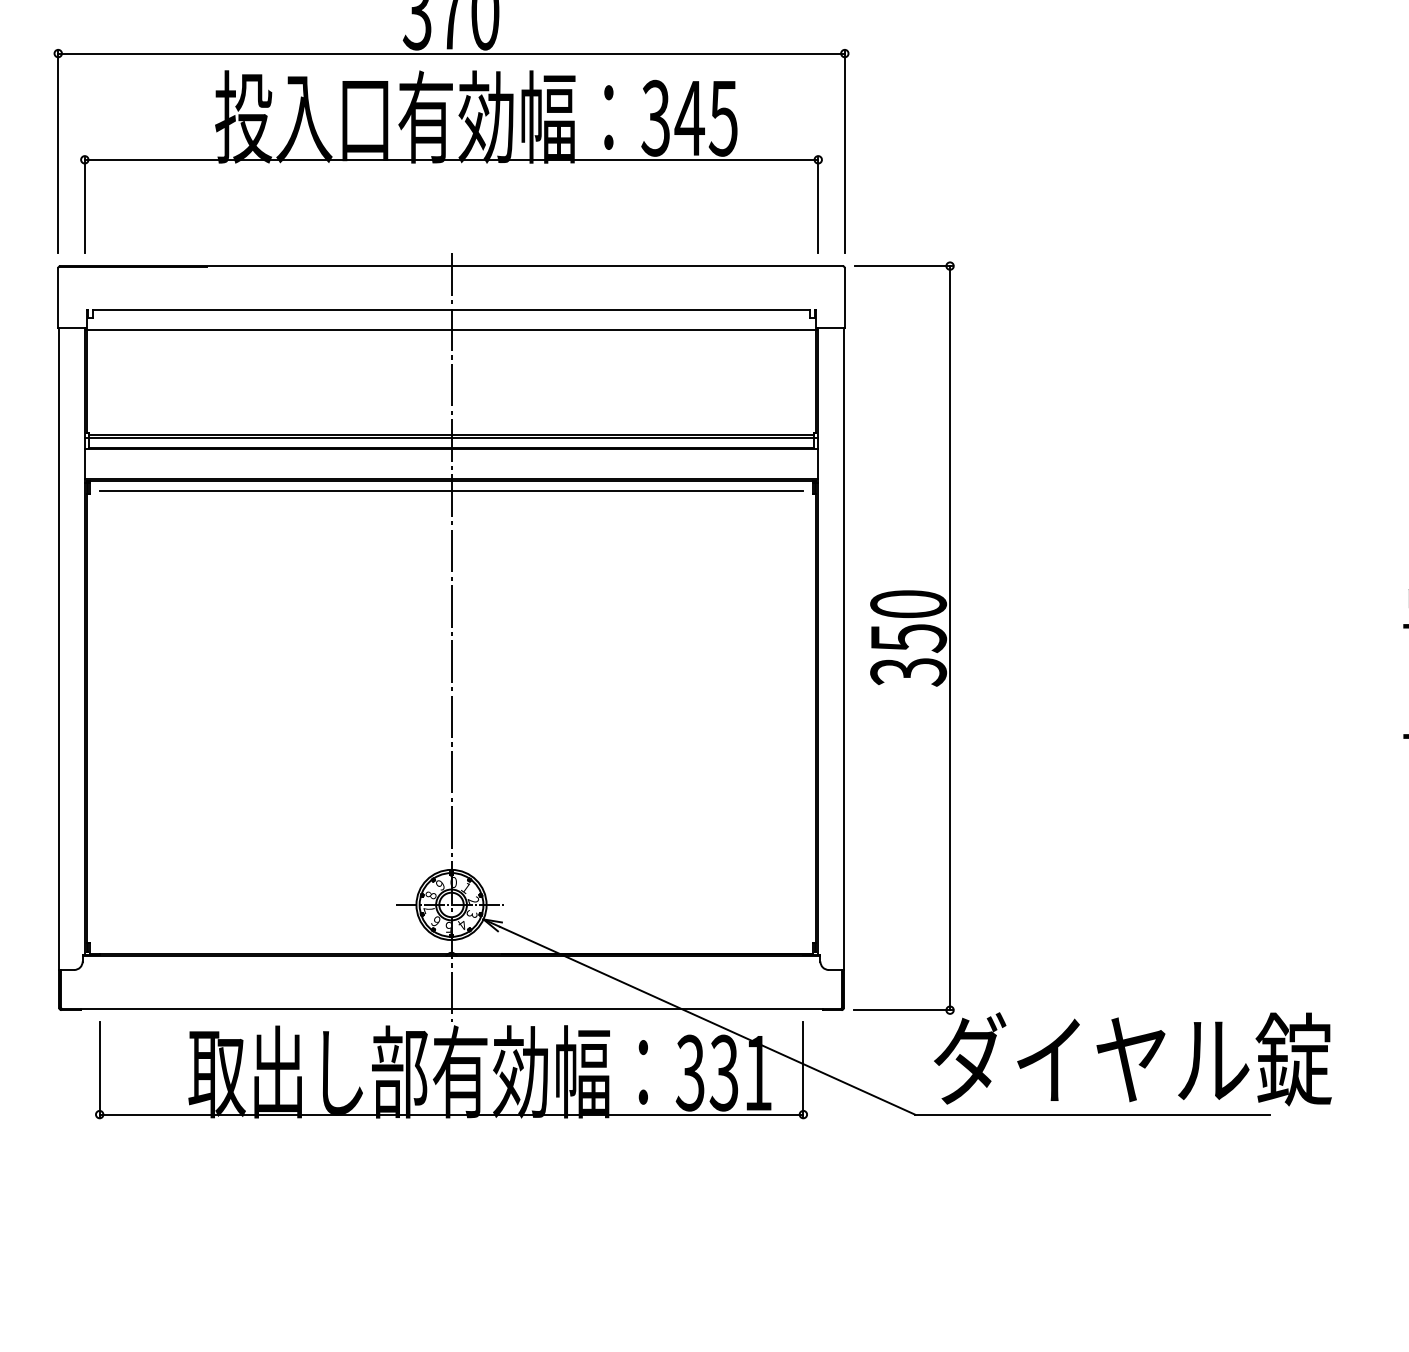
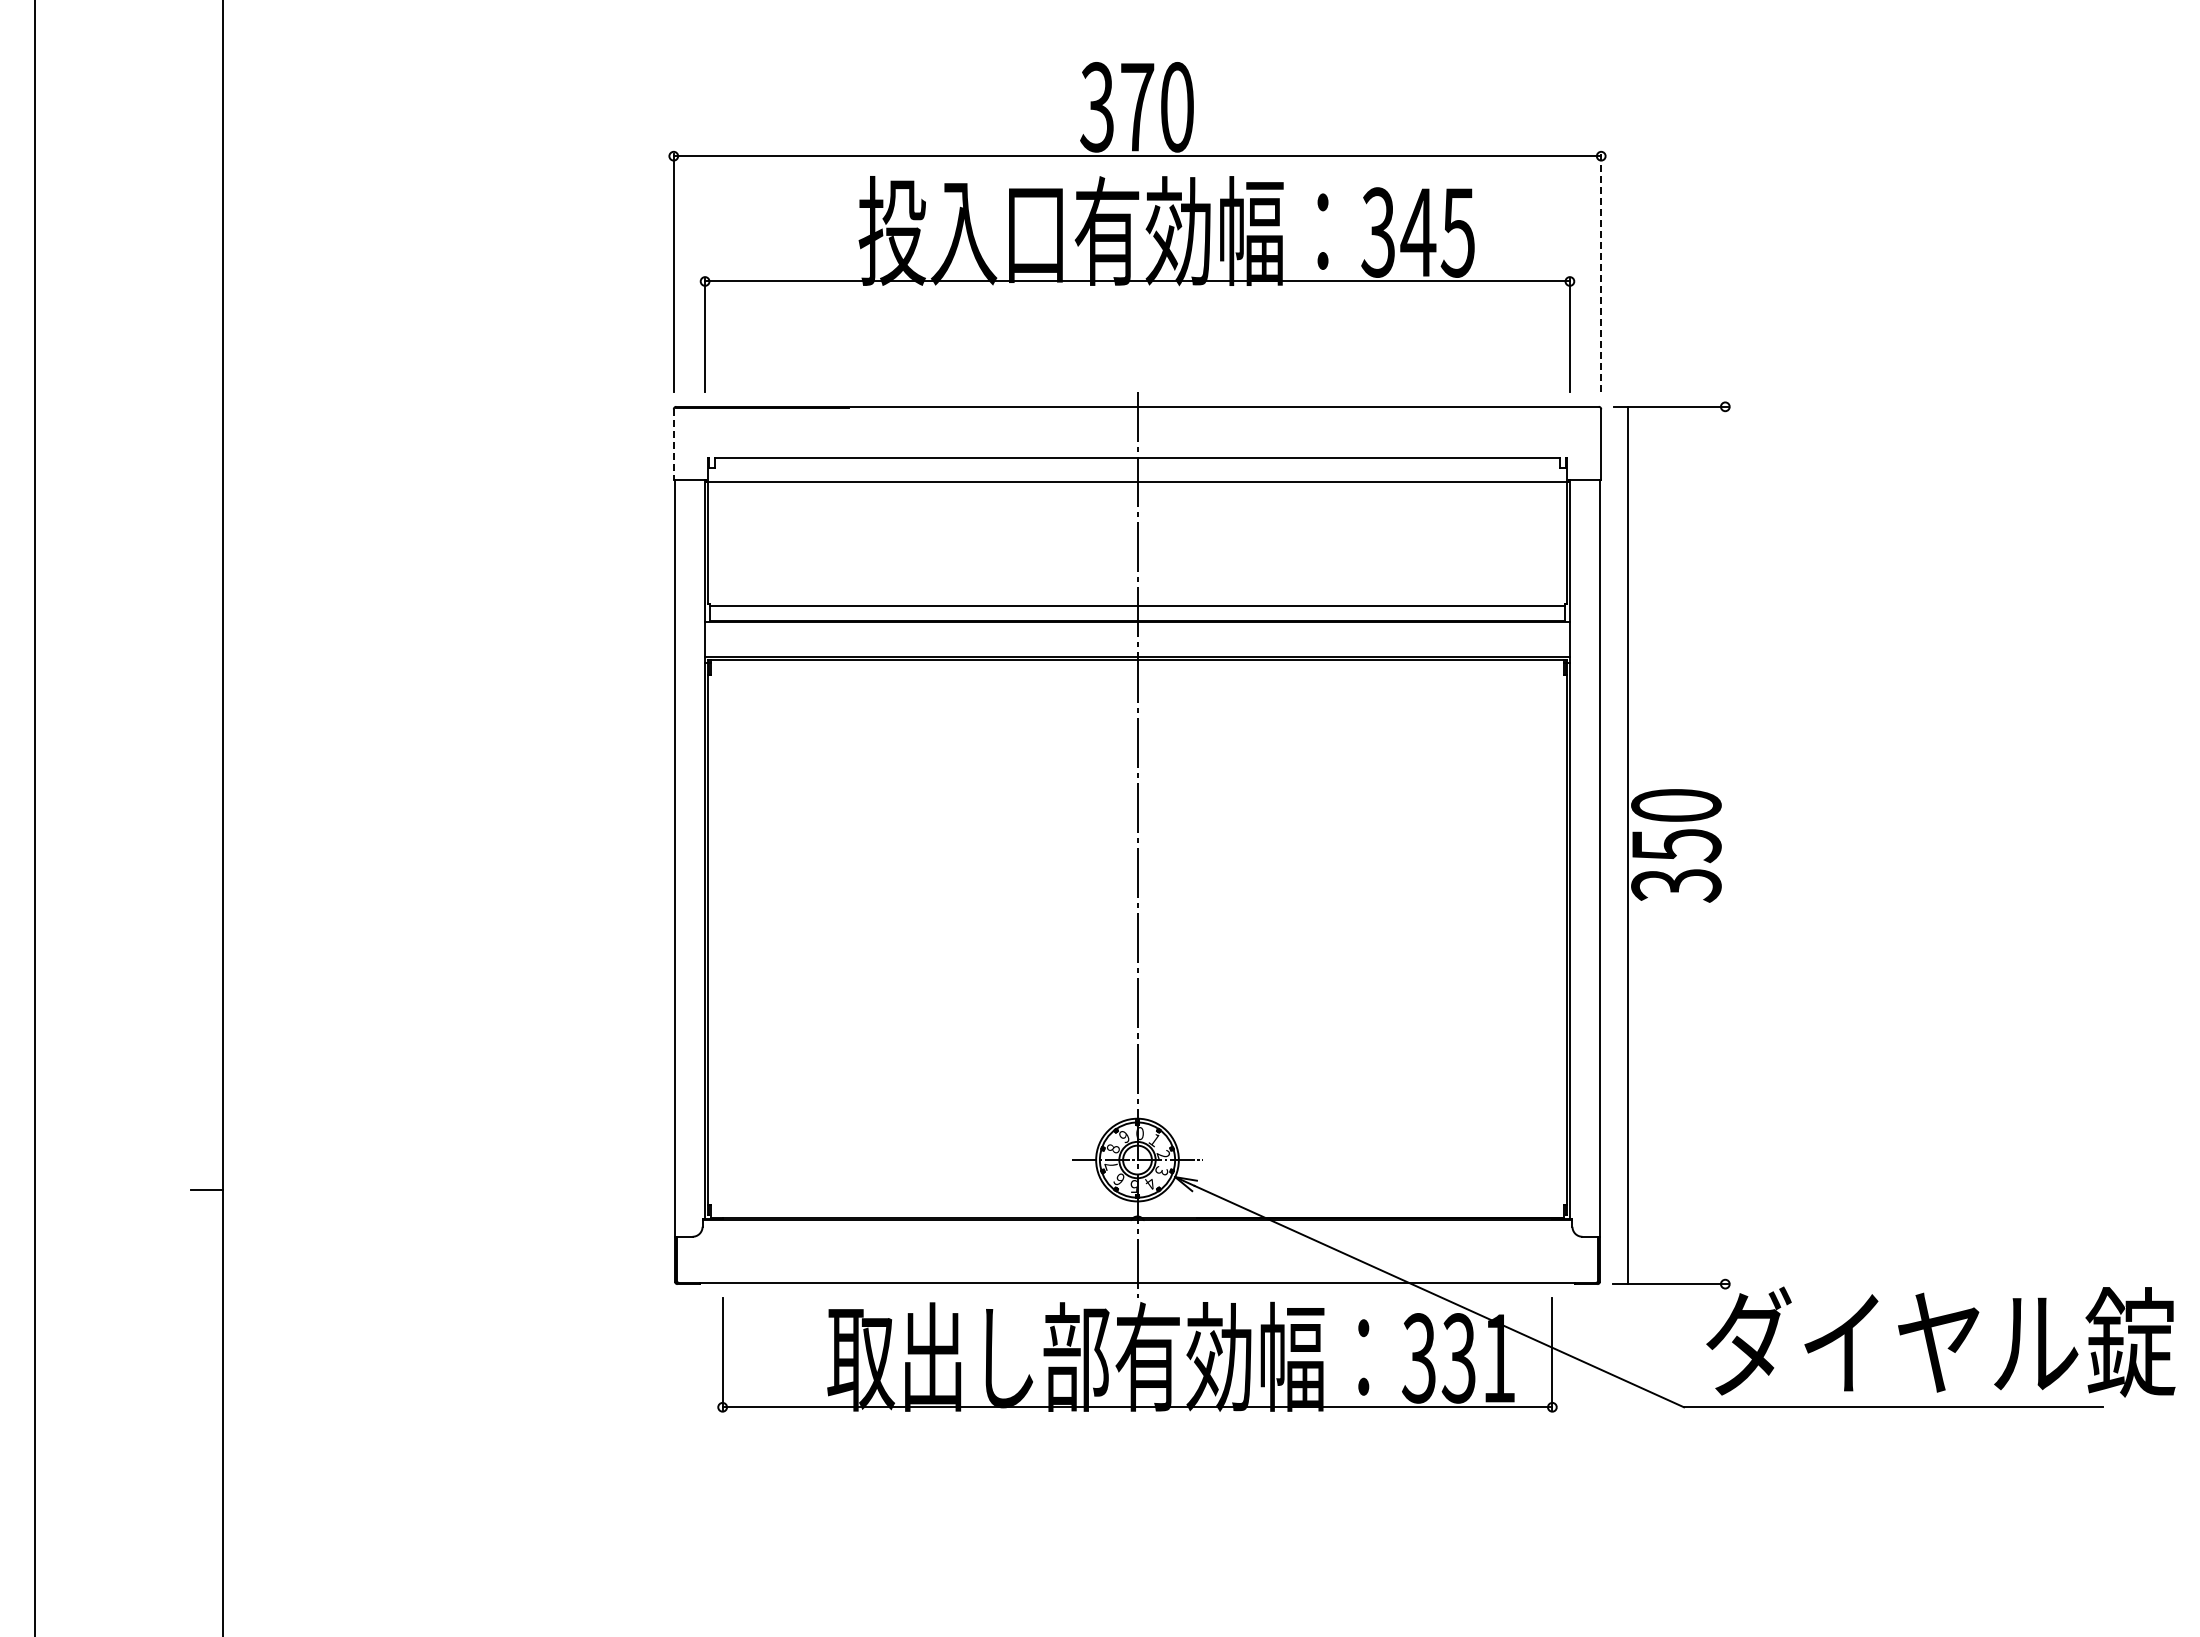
line: (845, 152) -> (1601, 272), solid -> dashed
line: (58, 298) -> (673, 444), solid -> dashed
line: (451, 438) -> (1137, 609), removed
line: (451, 491) -> (1137, 672), removed
line: (950, 638) -> (1628, 845), moved

